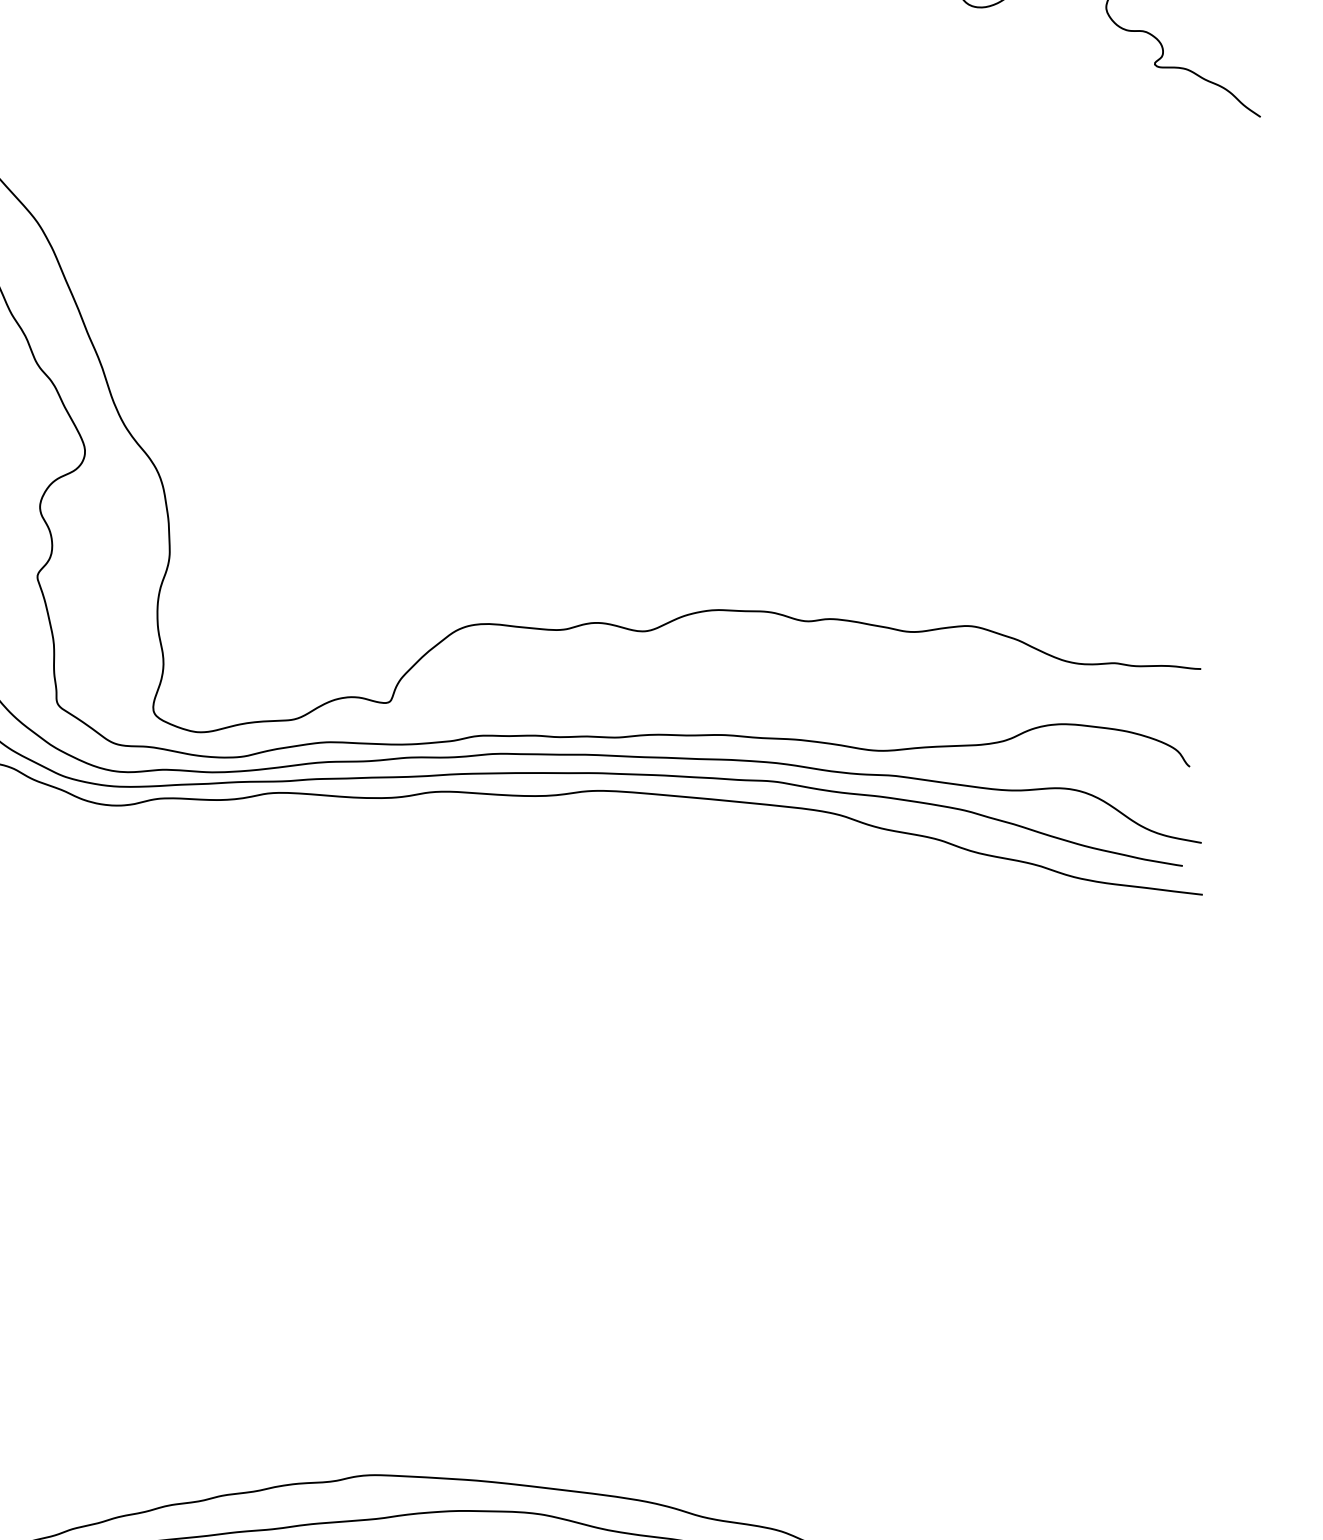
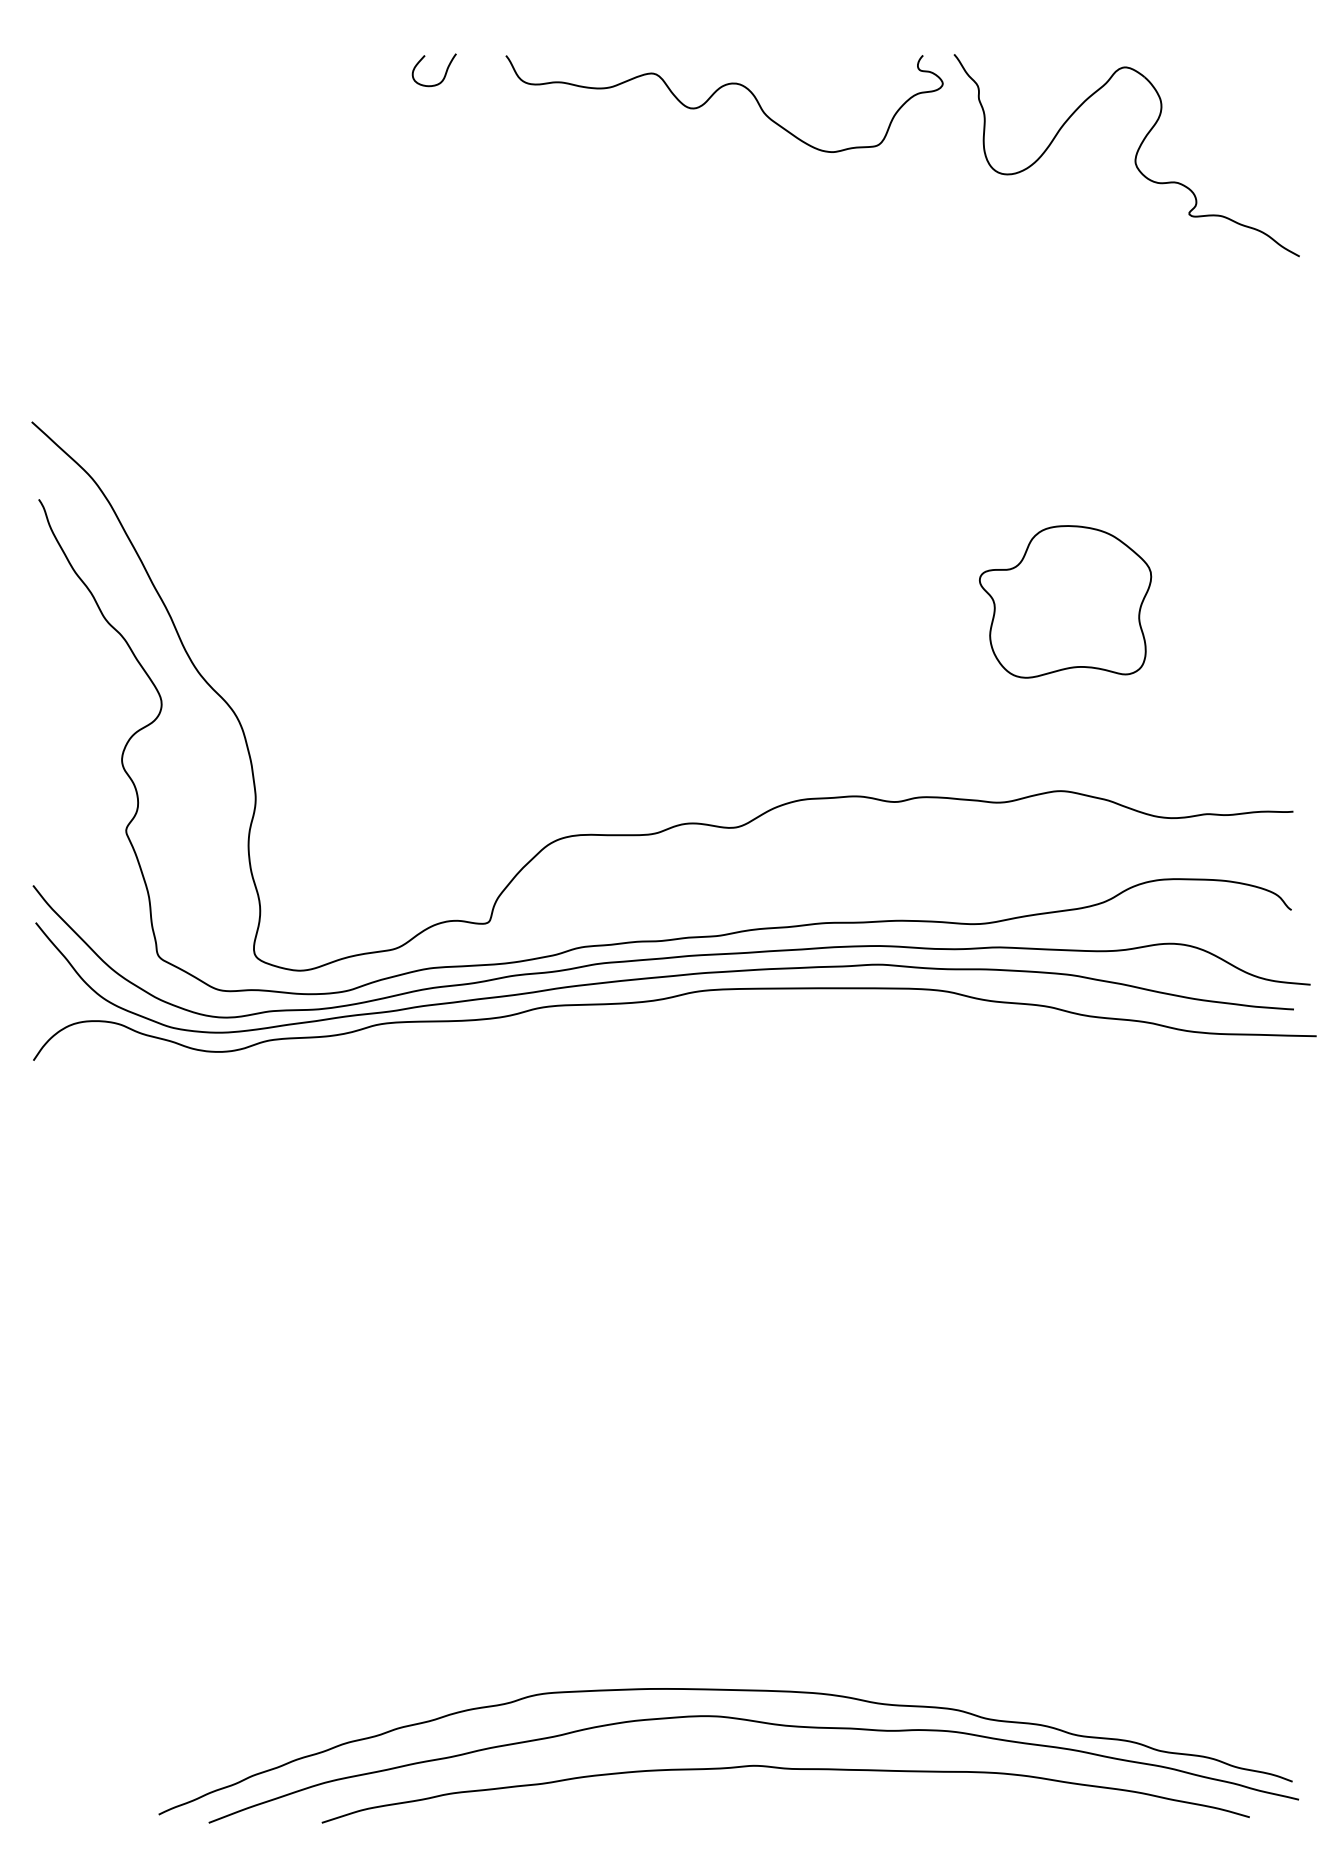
part: (994, 437) -> (1065, 601), added

